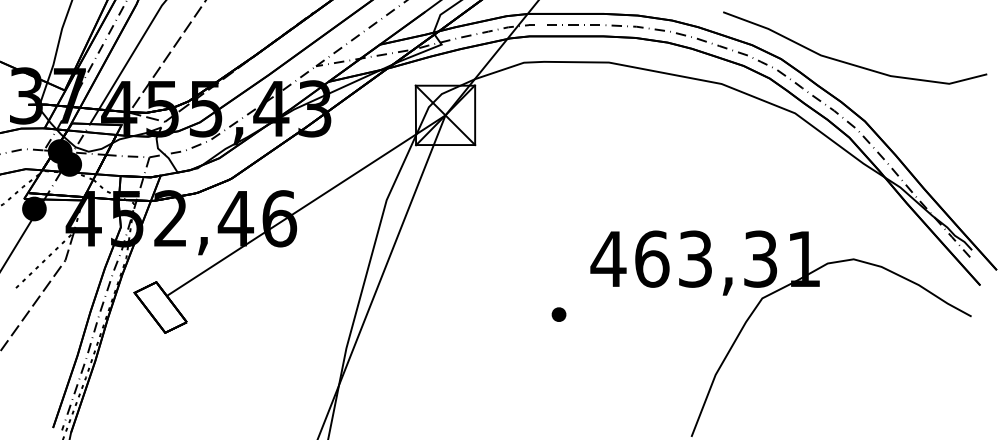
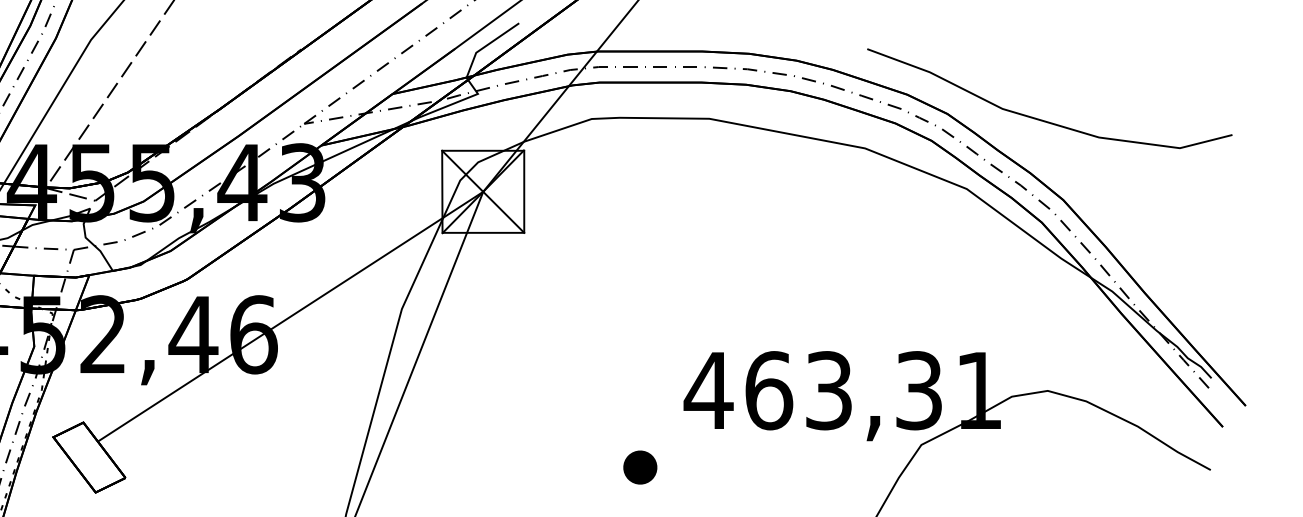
part: (558, 314) -> (639, 467), size x1.67

